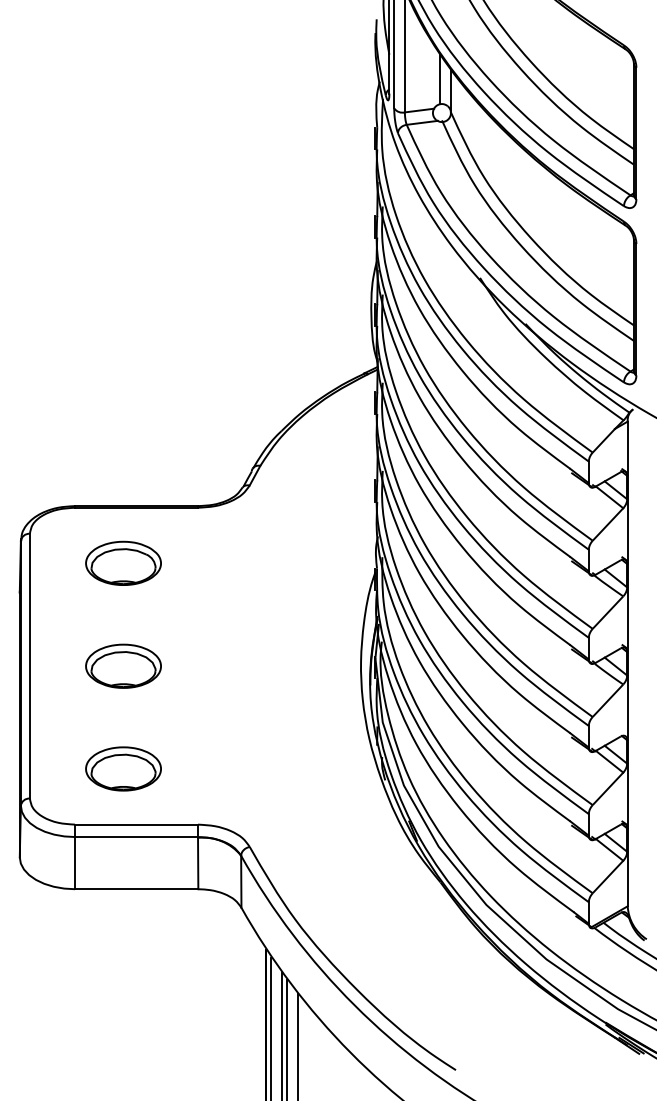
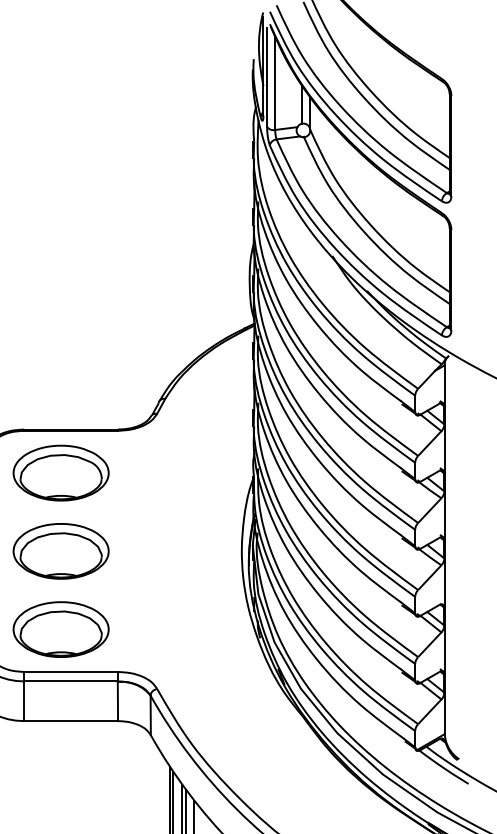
part: (123, 563) -> (61, 473), size x1.67
part: (123, 666) -> (61, 551), size x1.67
part: (123, 768) -> (61, 629), size x1.67

